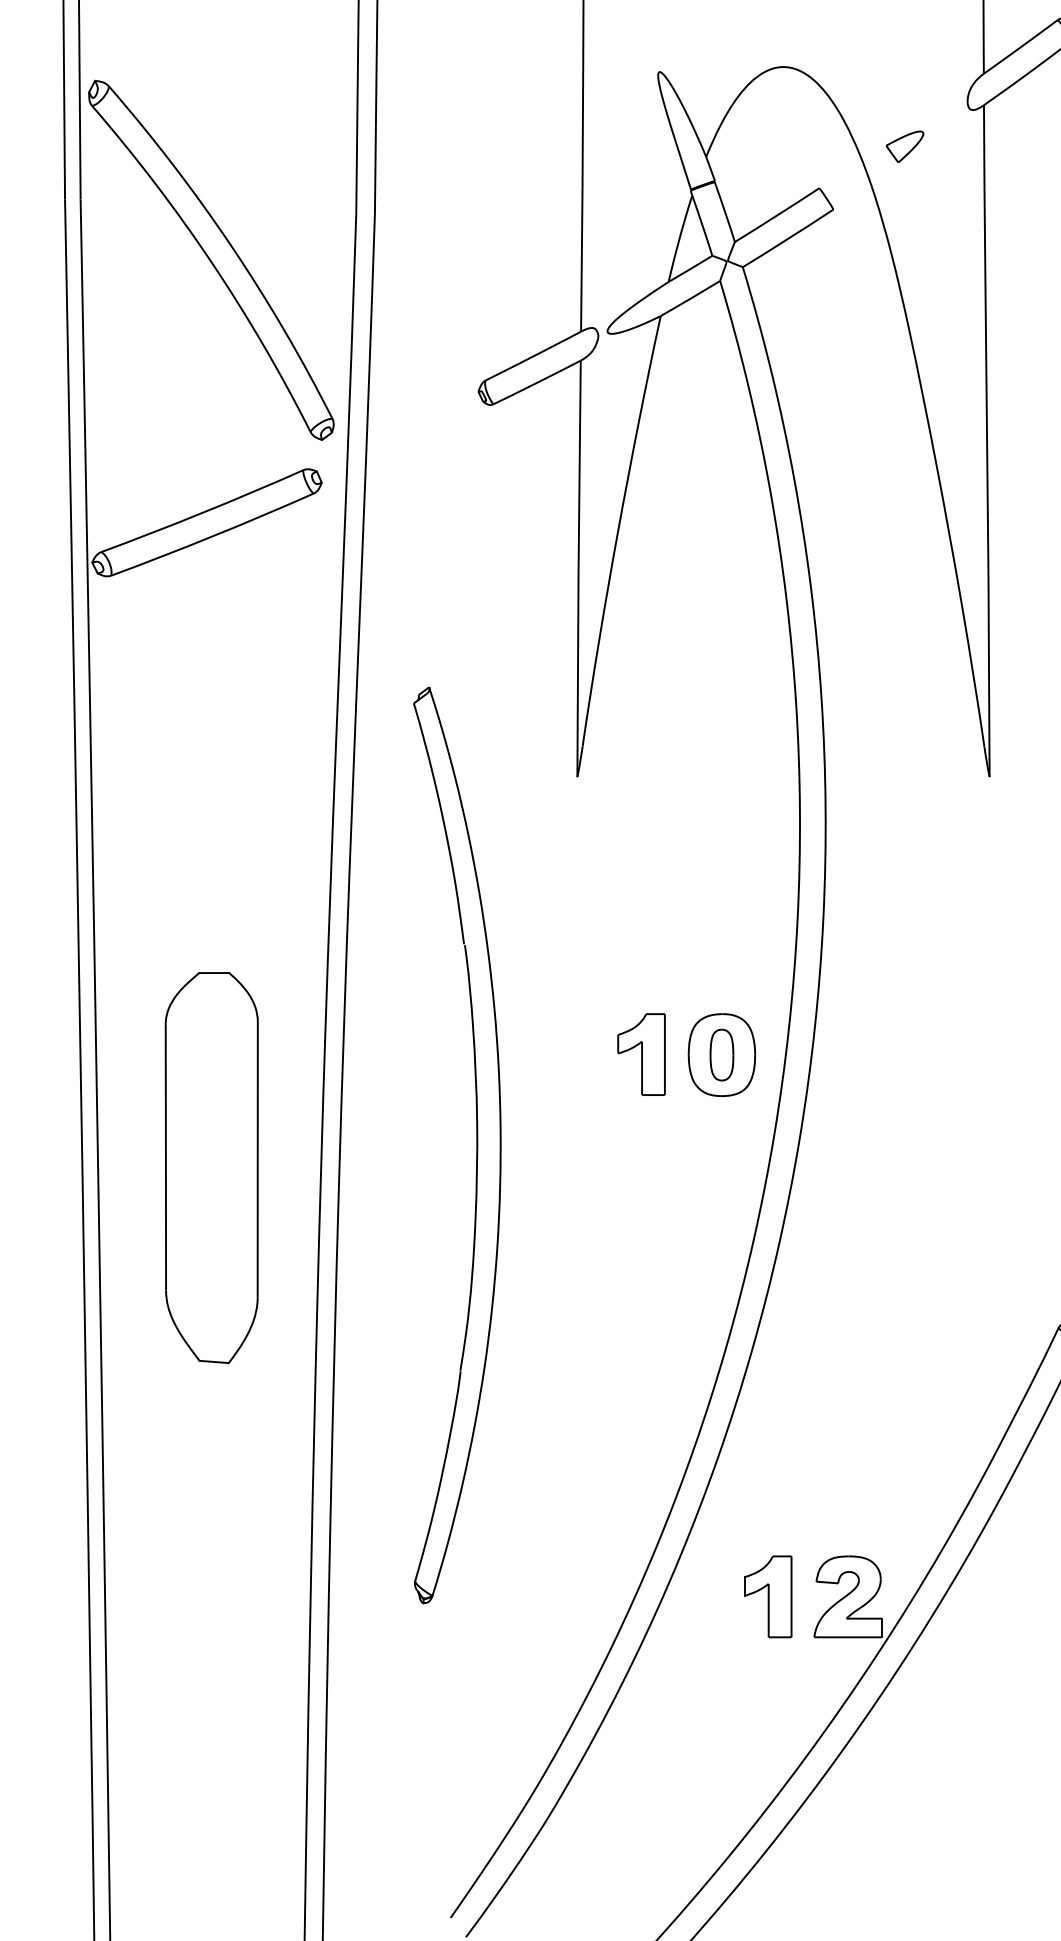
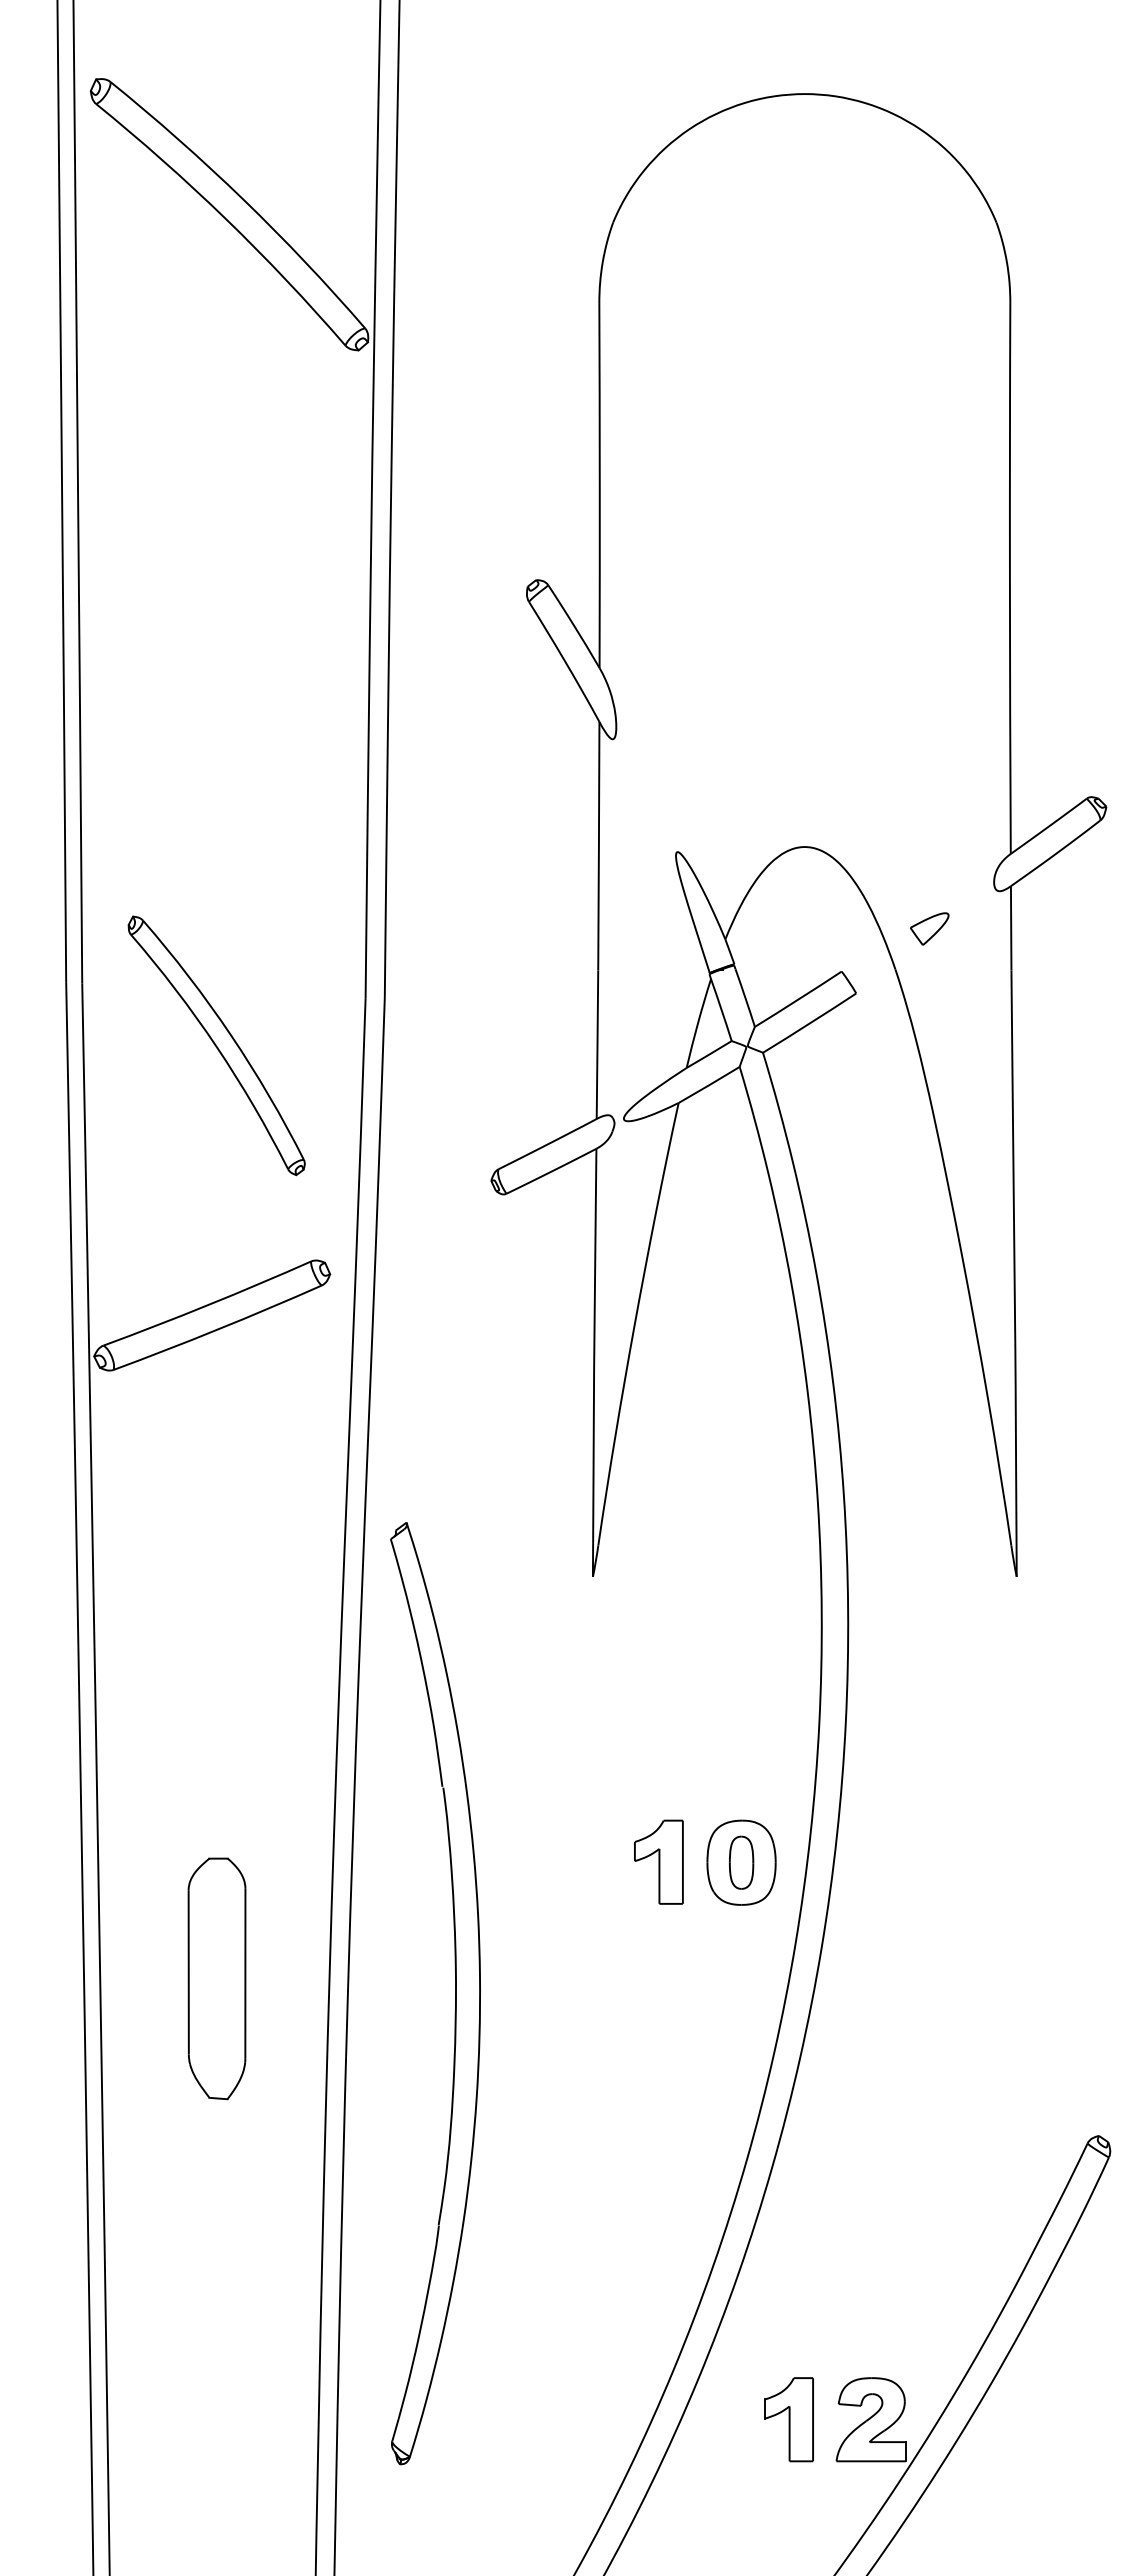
part: (211, 260) -> (216, 1045), size x0.7
part: (476, 1145) -> (455, 1993), moved
part: (211, 1167) -> (216, 1978), size x0.6

